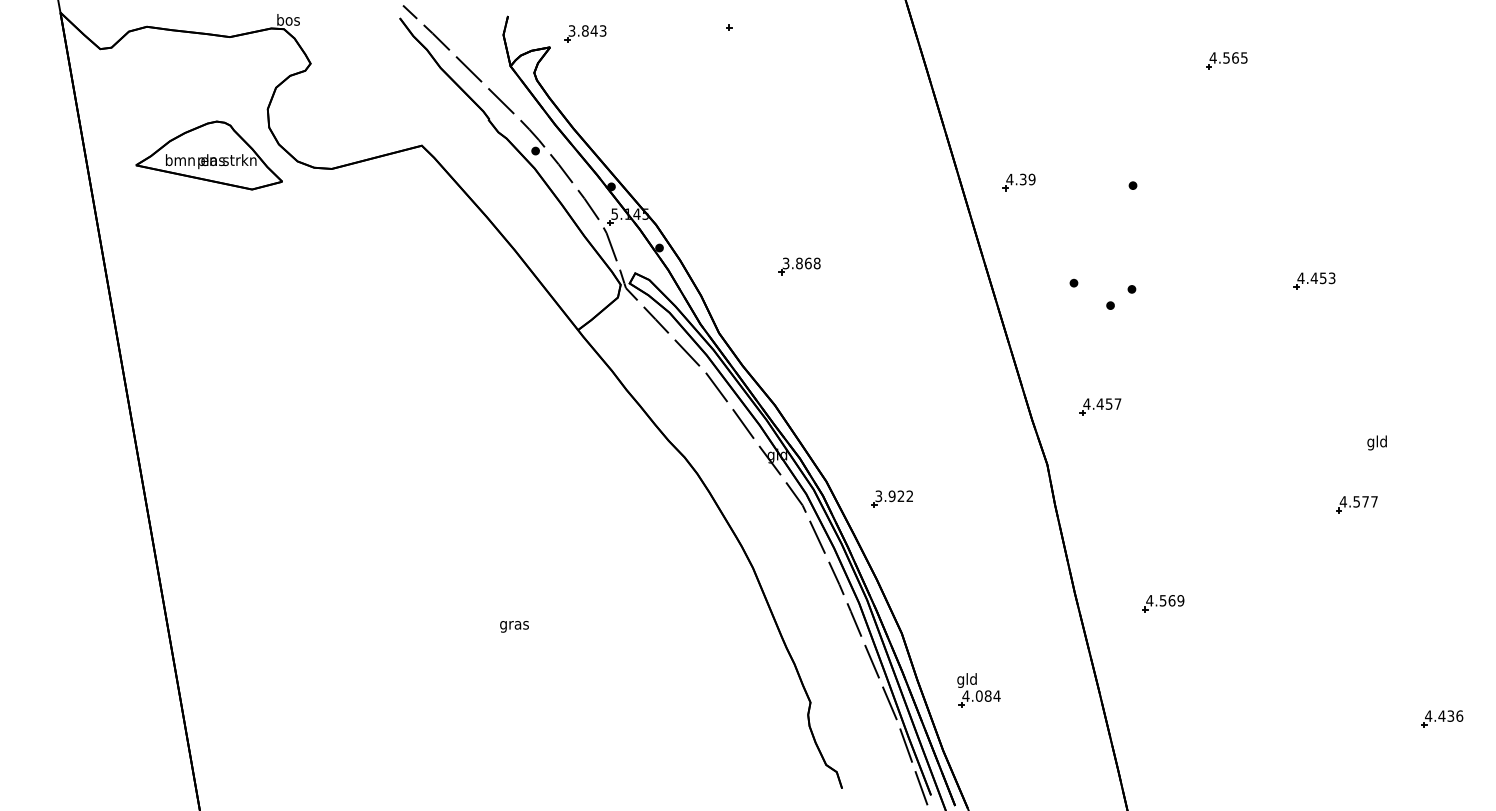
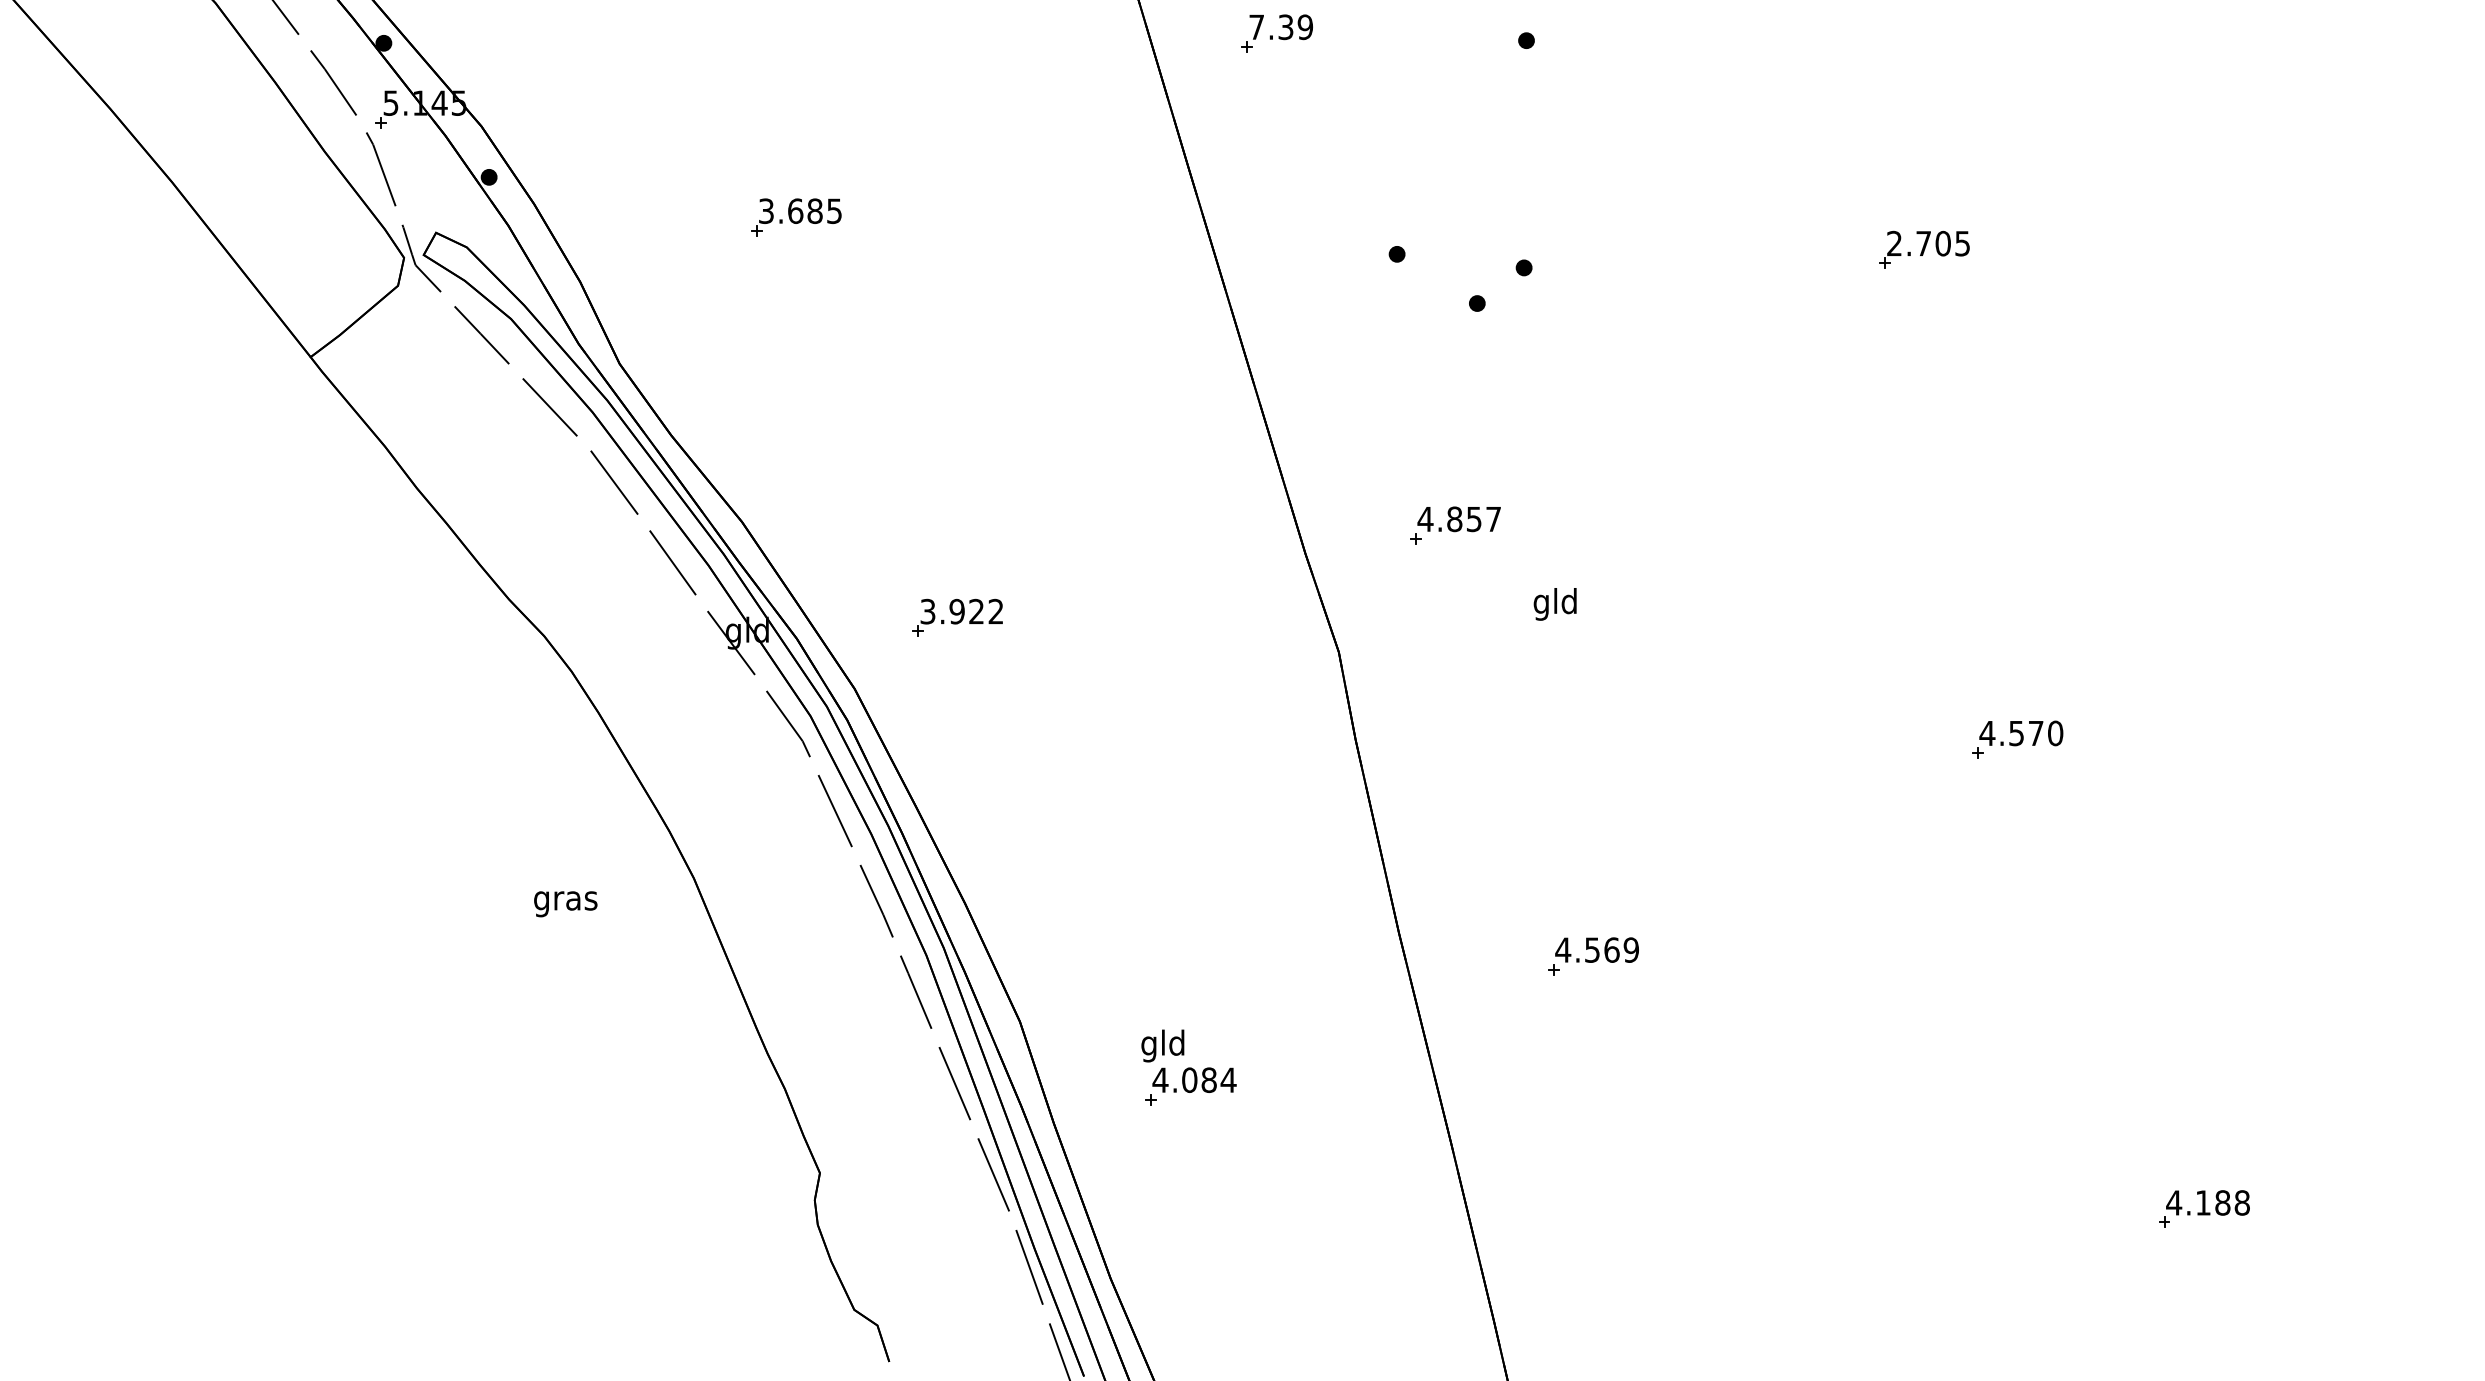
text: (1009, 179) -> (1255, 27), 4.39 -> 7.39
text: (808, 263) -> (815, 211), 3.868 -> 3.685
text: (1316, 278) -> (1928, 244), 4.453 -> 2.705
text: (1099, 403) -> (1453, 517), 4.457 -> 4.857
text: (1376, 442) -> (1553, 603), moved
part: (891, 498) -> (955, 616), moved
text: (1374, 501) -> (2055, 732), 4.577 -> 4.570
text: (514, 626) -> (565, 903), moved
part: (978, 690) -> (1187, 1067), moved
text: (1450, 715) -> (2222, 1201), 4.436 -> 4.188

